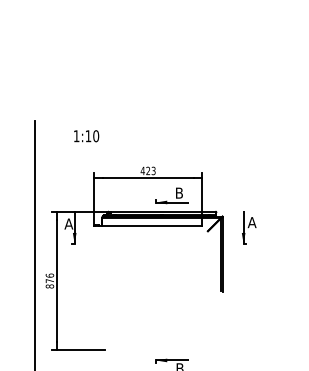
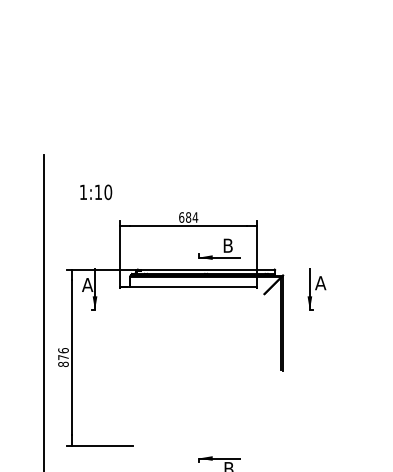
text: (86, 136) -> (96, 192), moved
text: (148, 170) -> (188, 217), 423 -> 684

